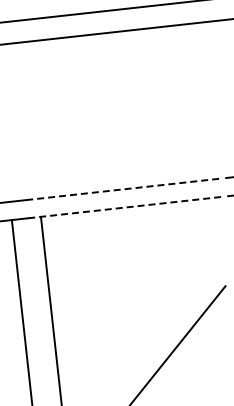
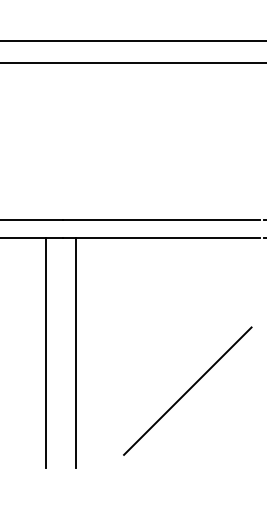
line: (124, 189) -> (161, 220), dashed -> solid
line: (126, 207) -> (161, 238), dashed -> solid

